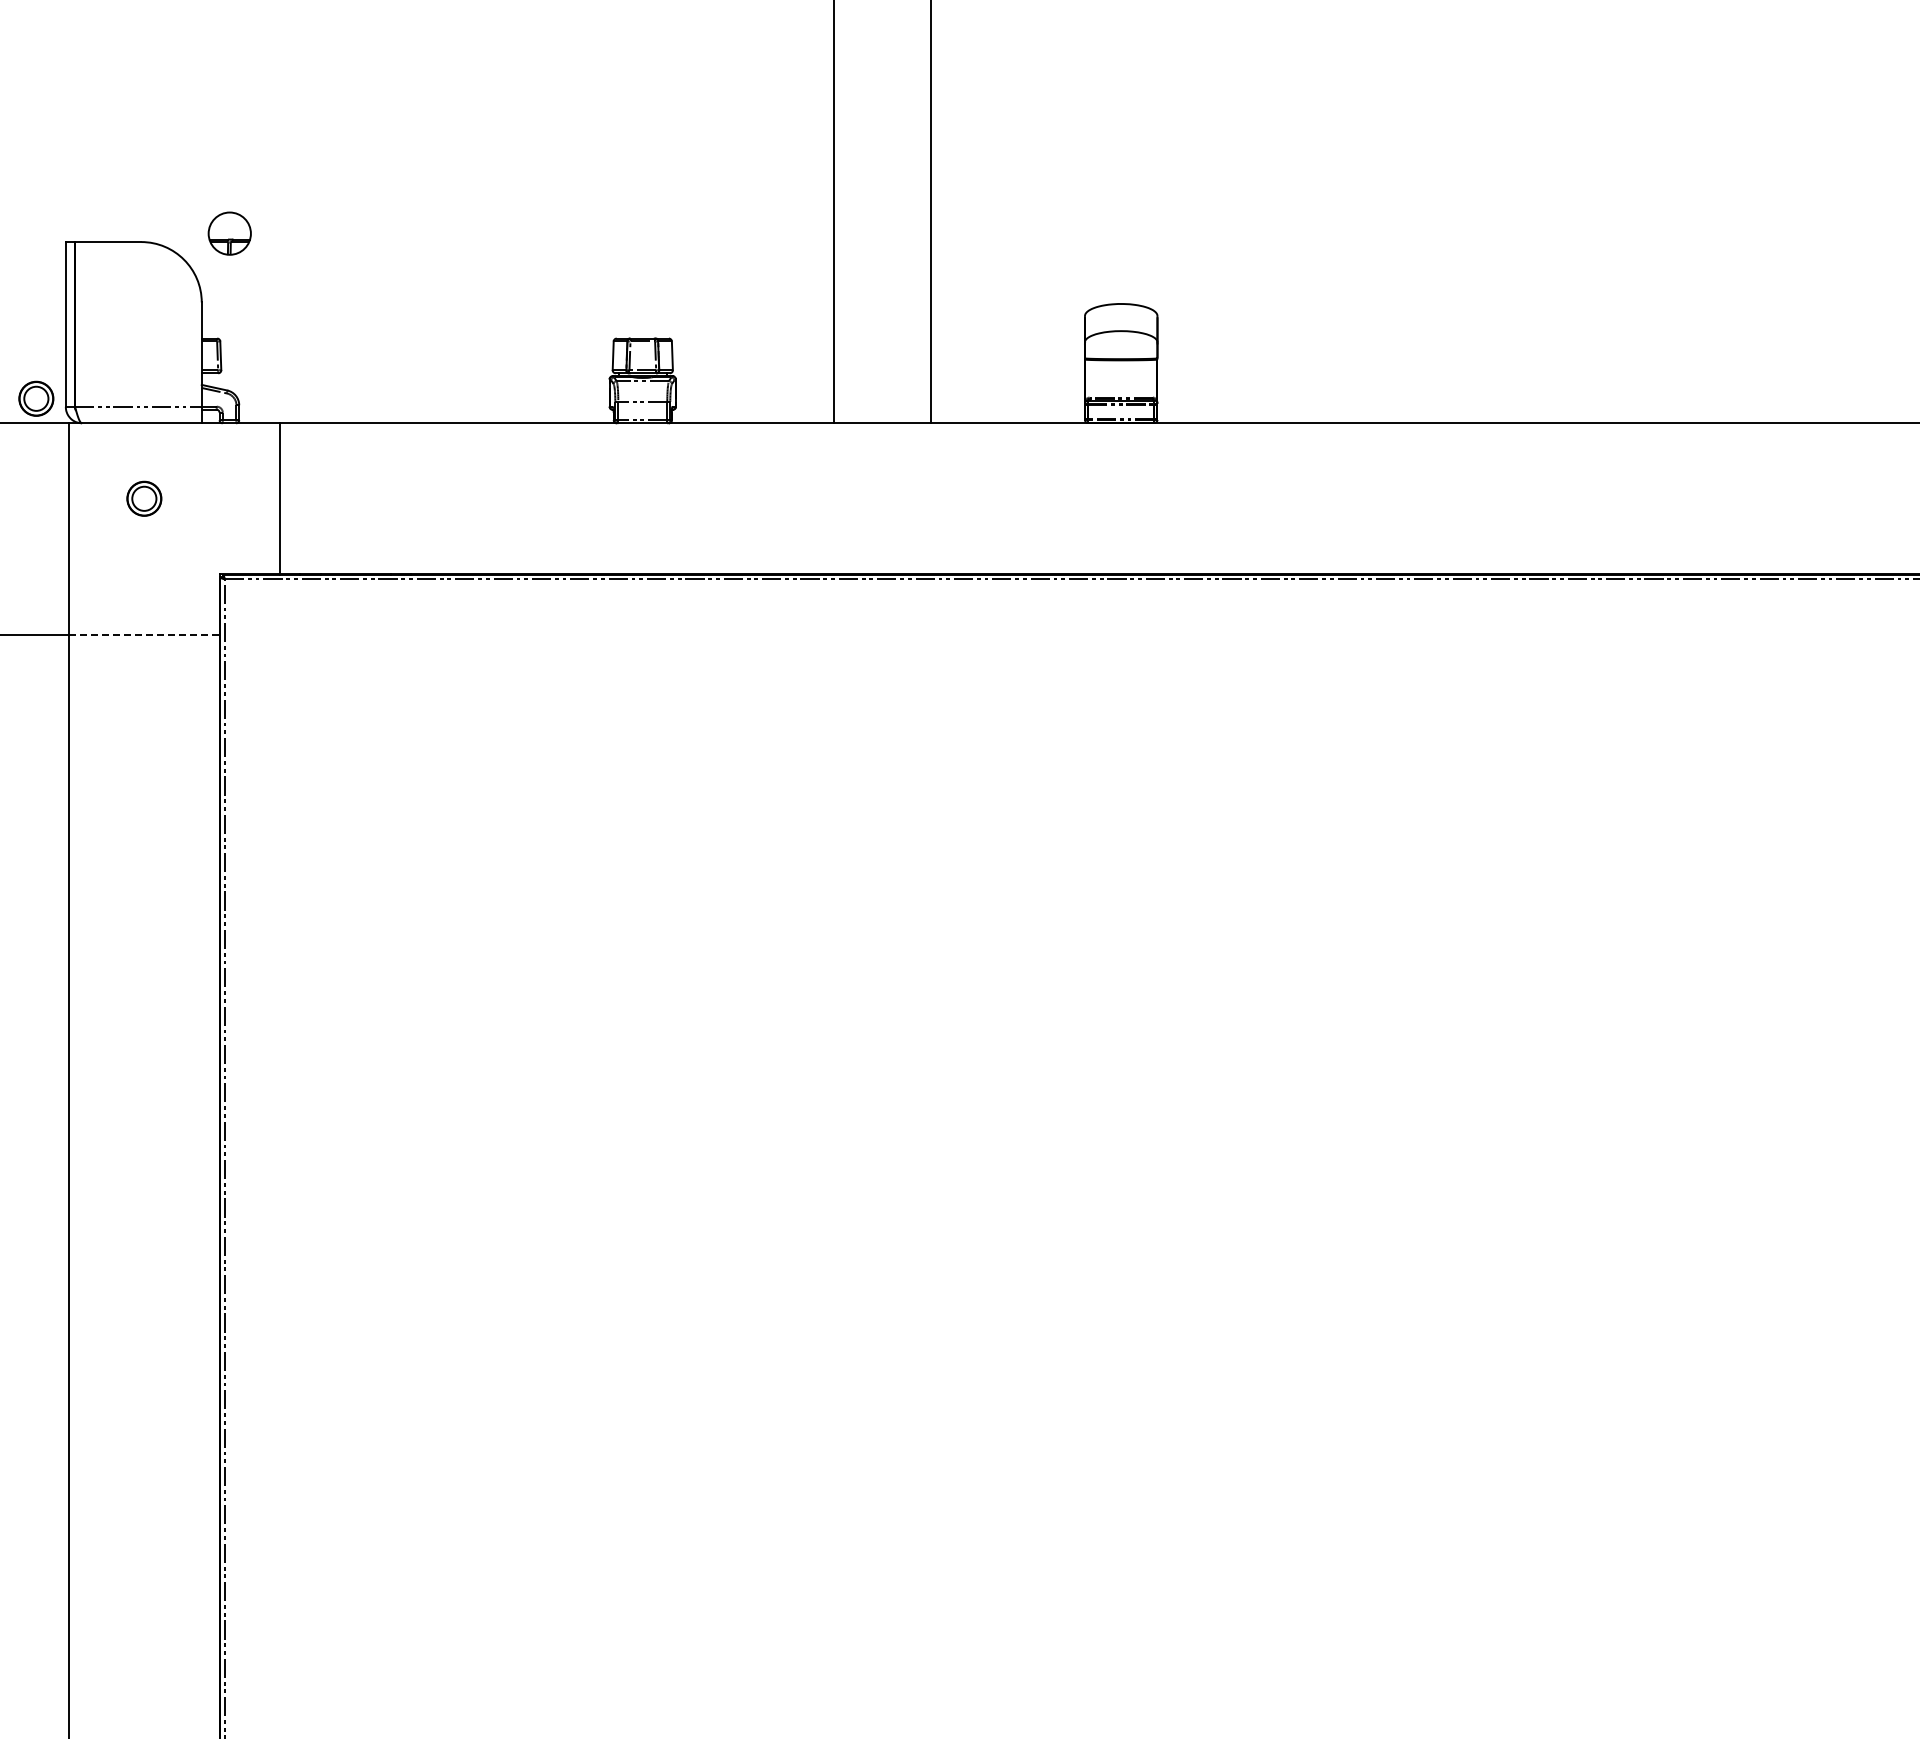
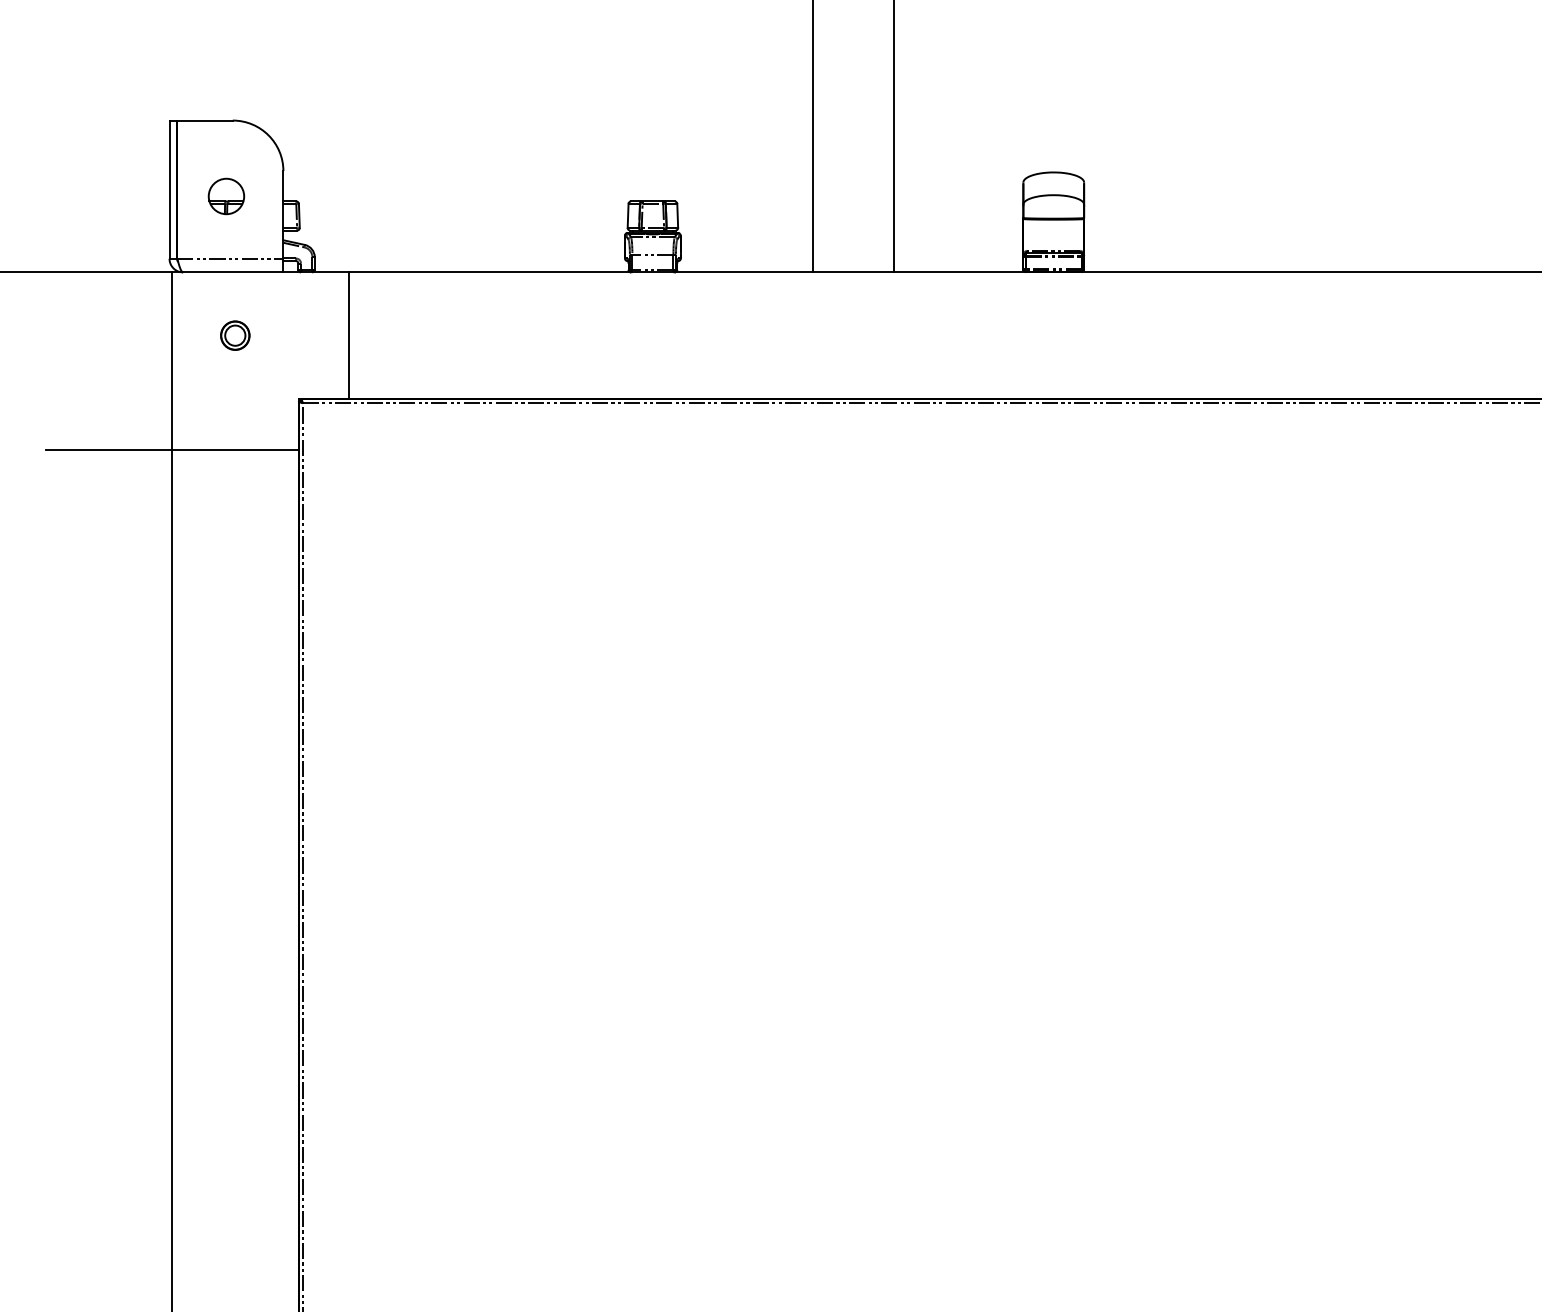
part: (229, 233) -> (226, 196), moved
part: (36, 398) -> (144, 251), removed
line: (144, 634) -> (235, 449), dashed -> solid

